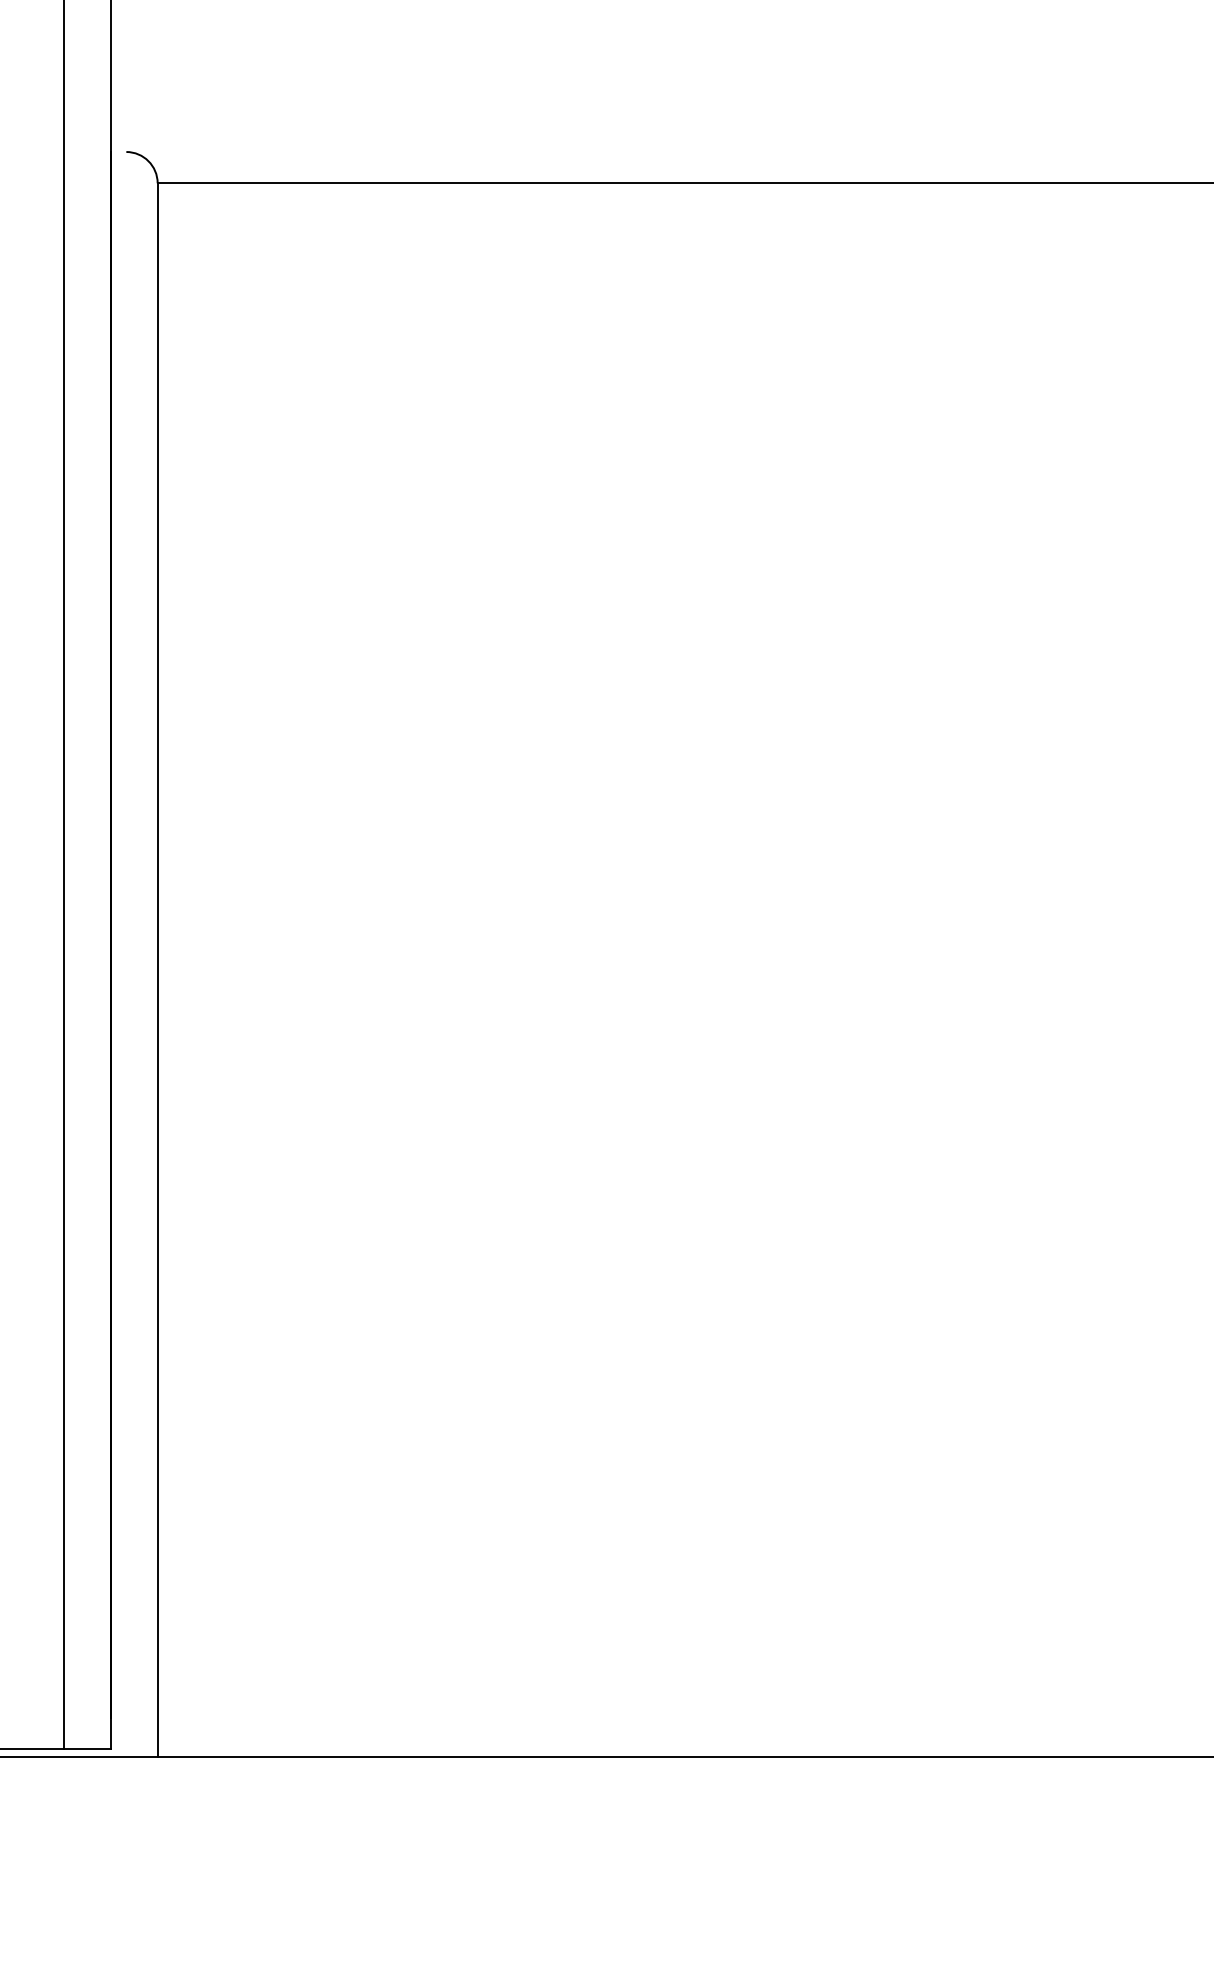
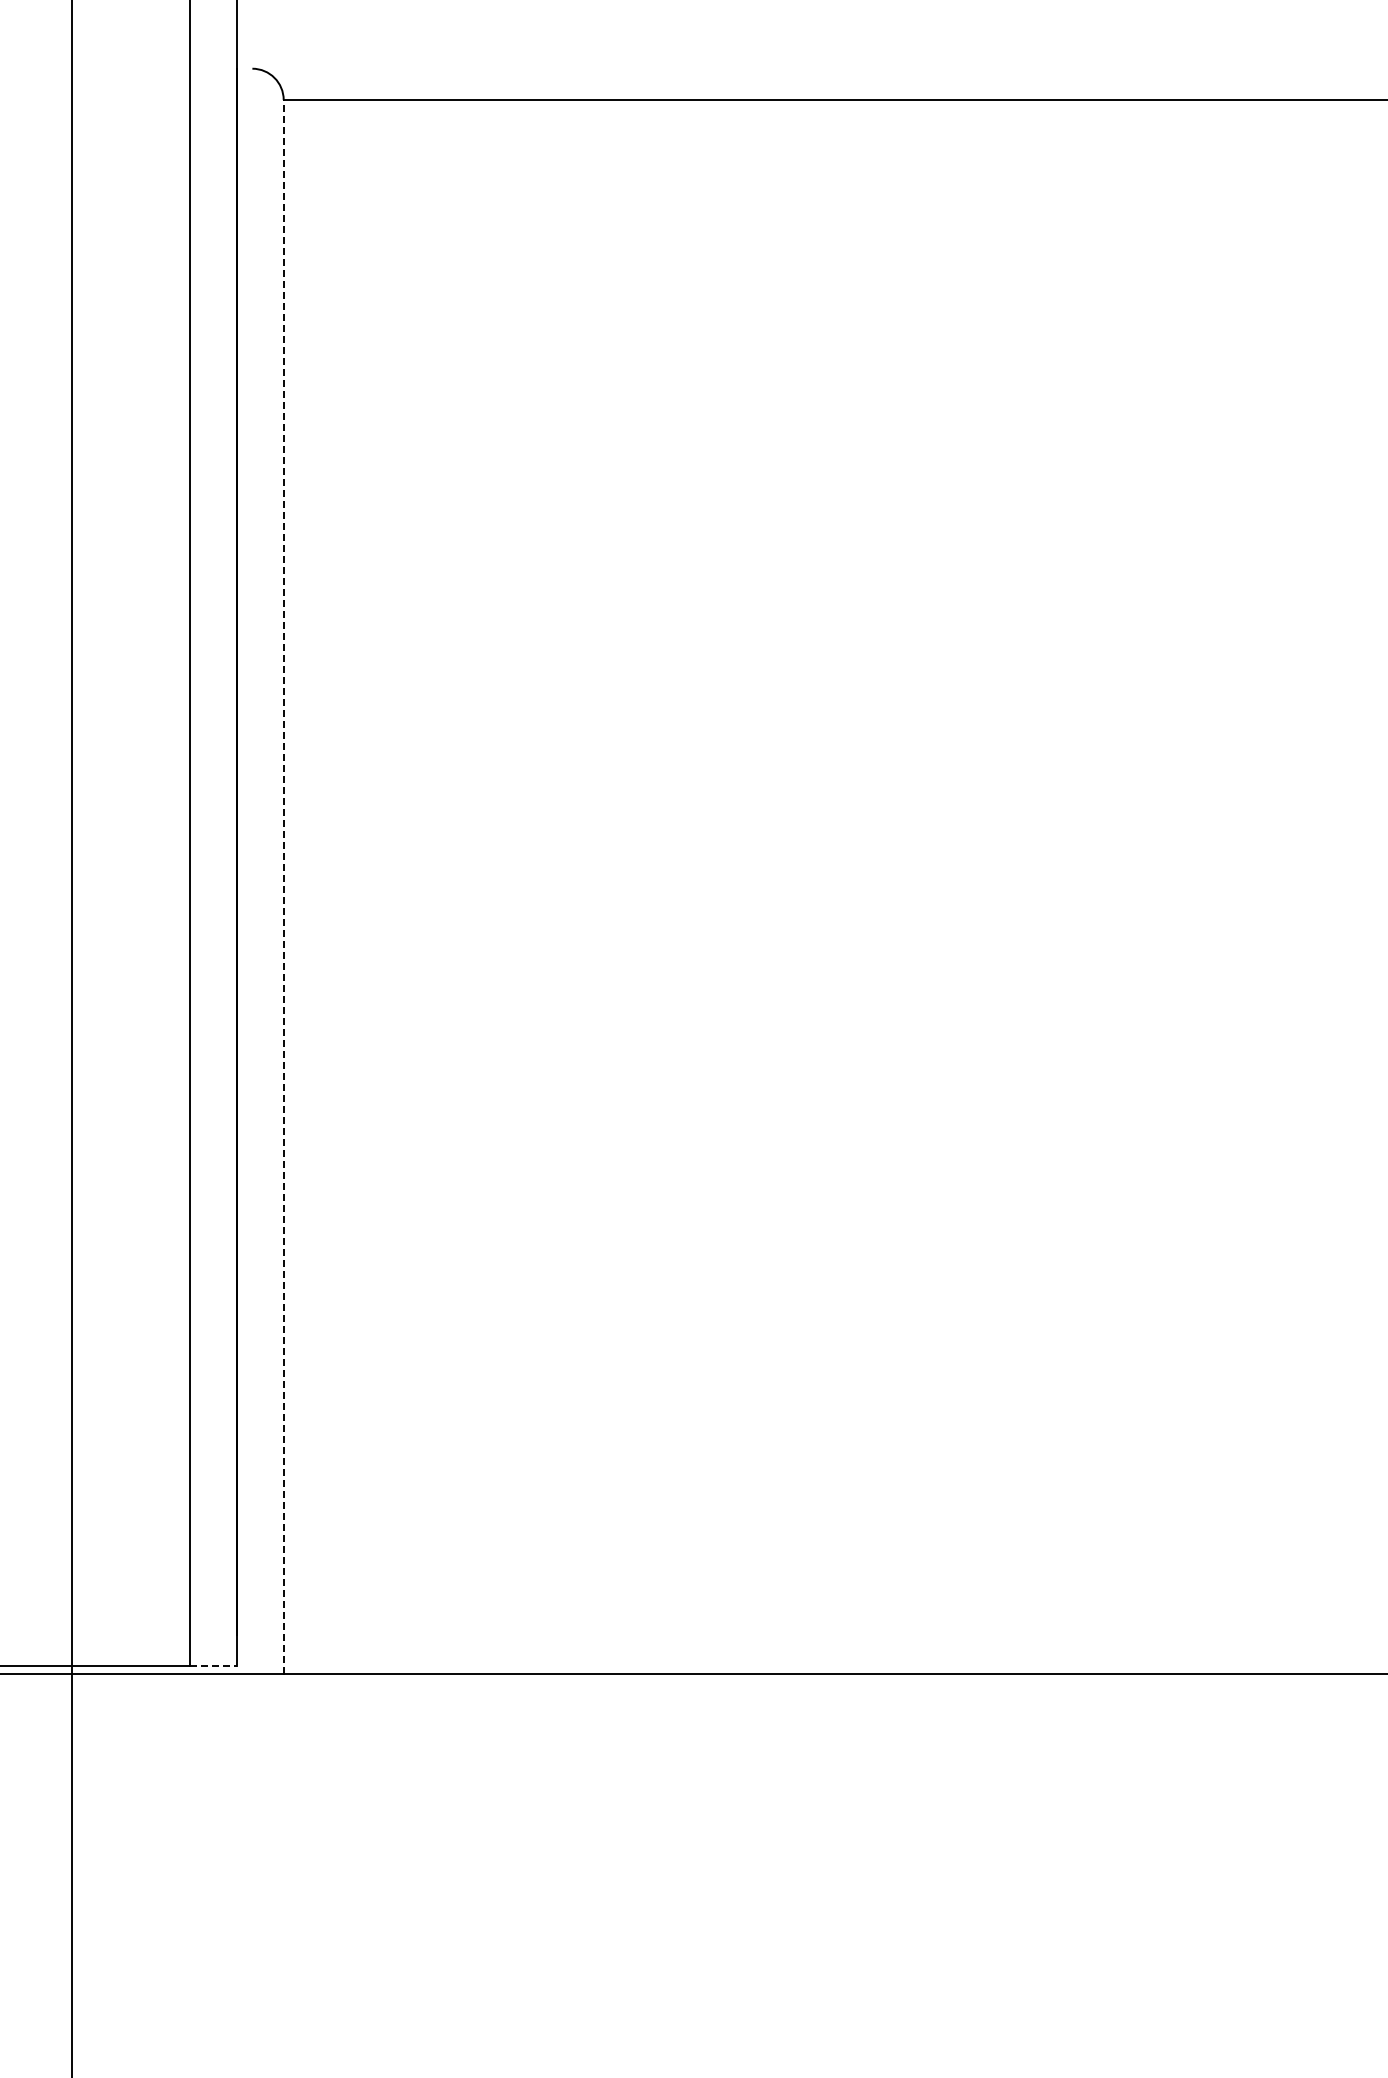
line: (157, 969) -> (283, 886), solid -> dashed
line: (87, 1748) -> (213, 1665), solid -> dashed

